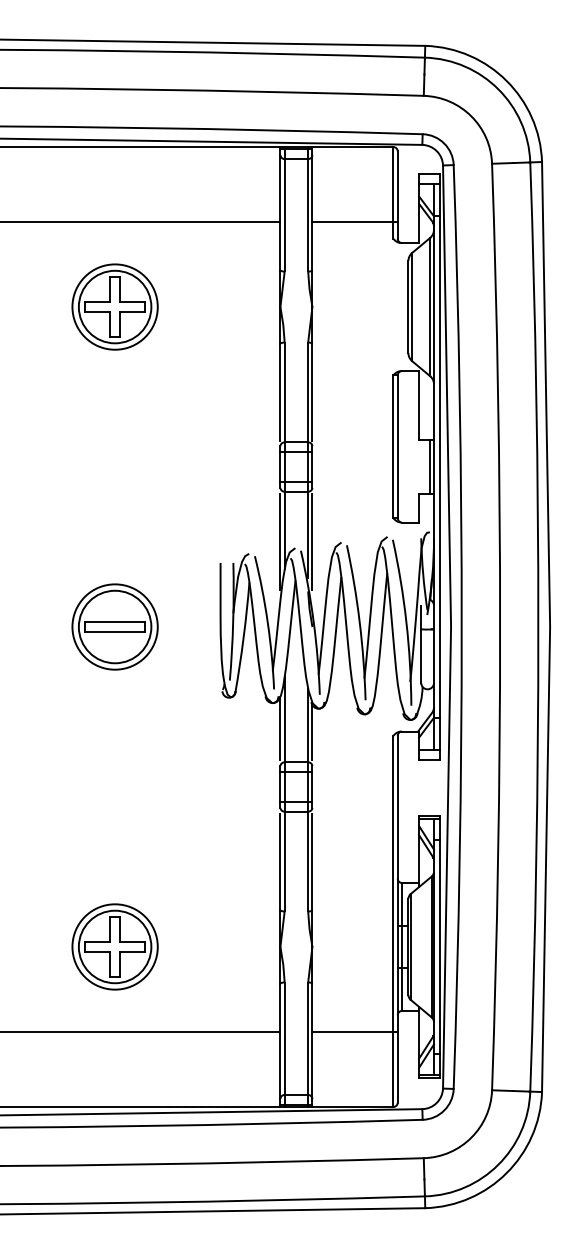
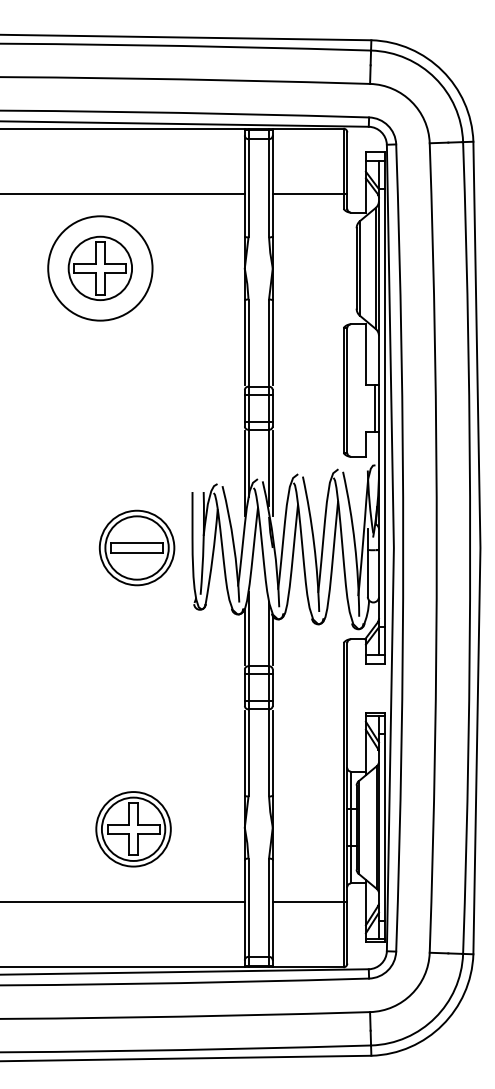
circle: (114, 306) -> (99, 267), size x1.4
part: (114, 626) -> (136, 547), moved
part: (114, 946) -> (133, 828), moved

